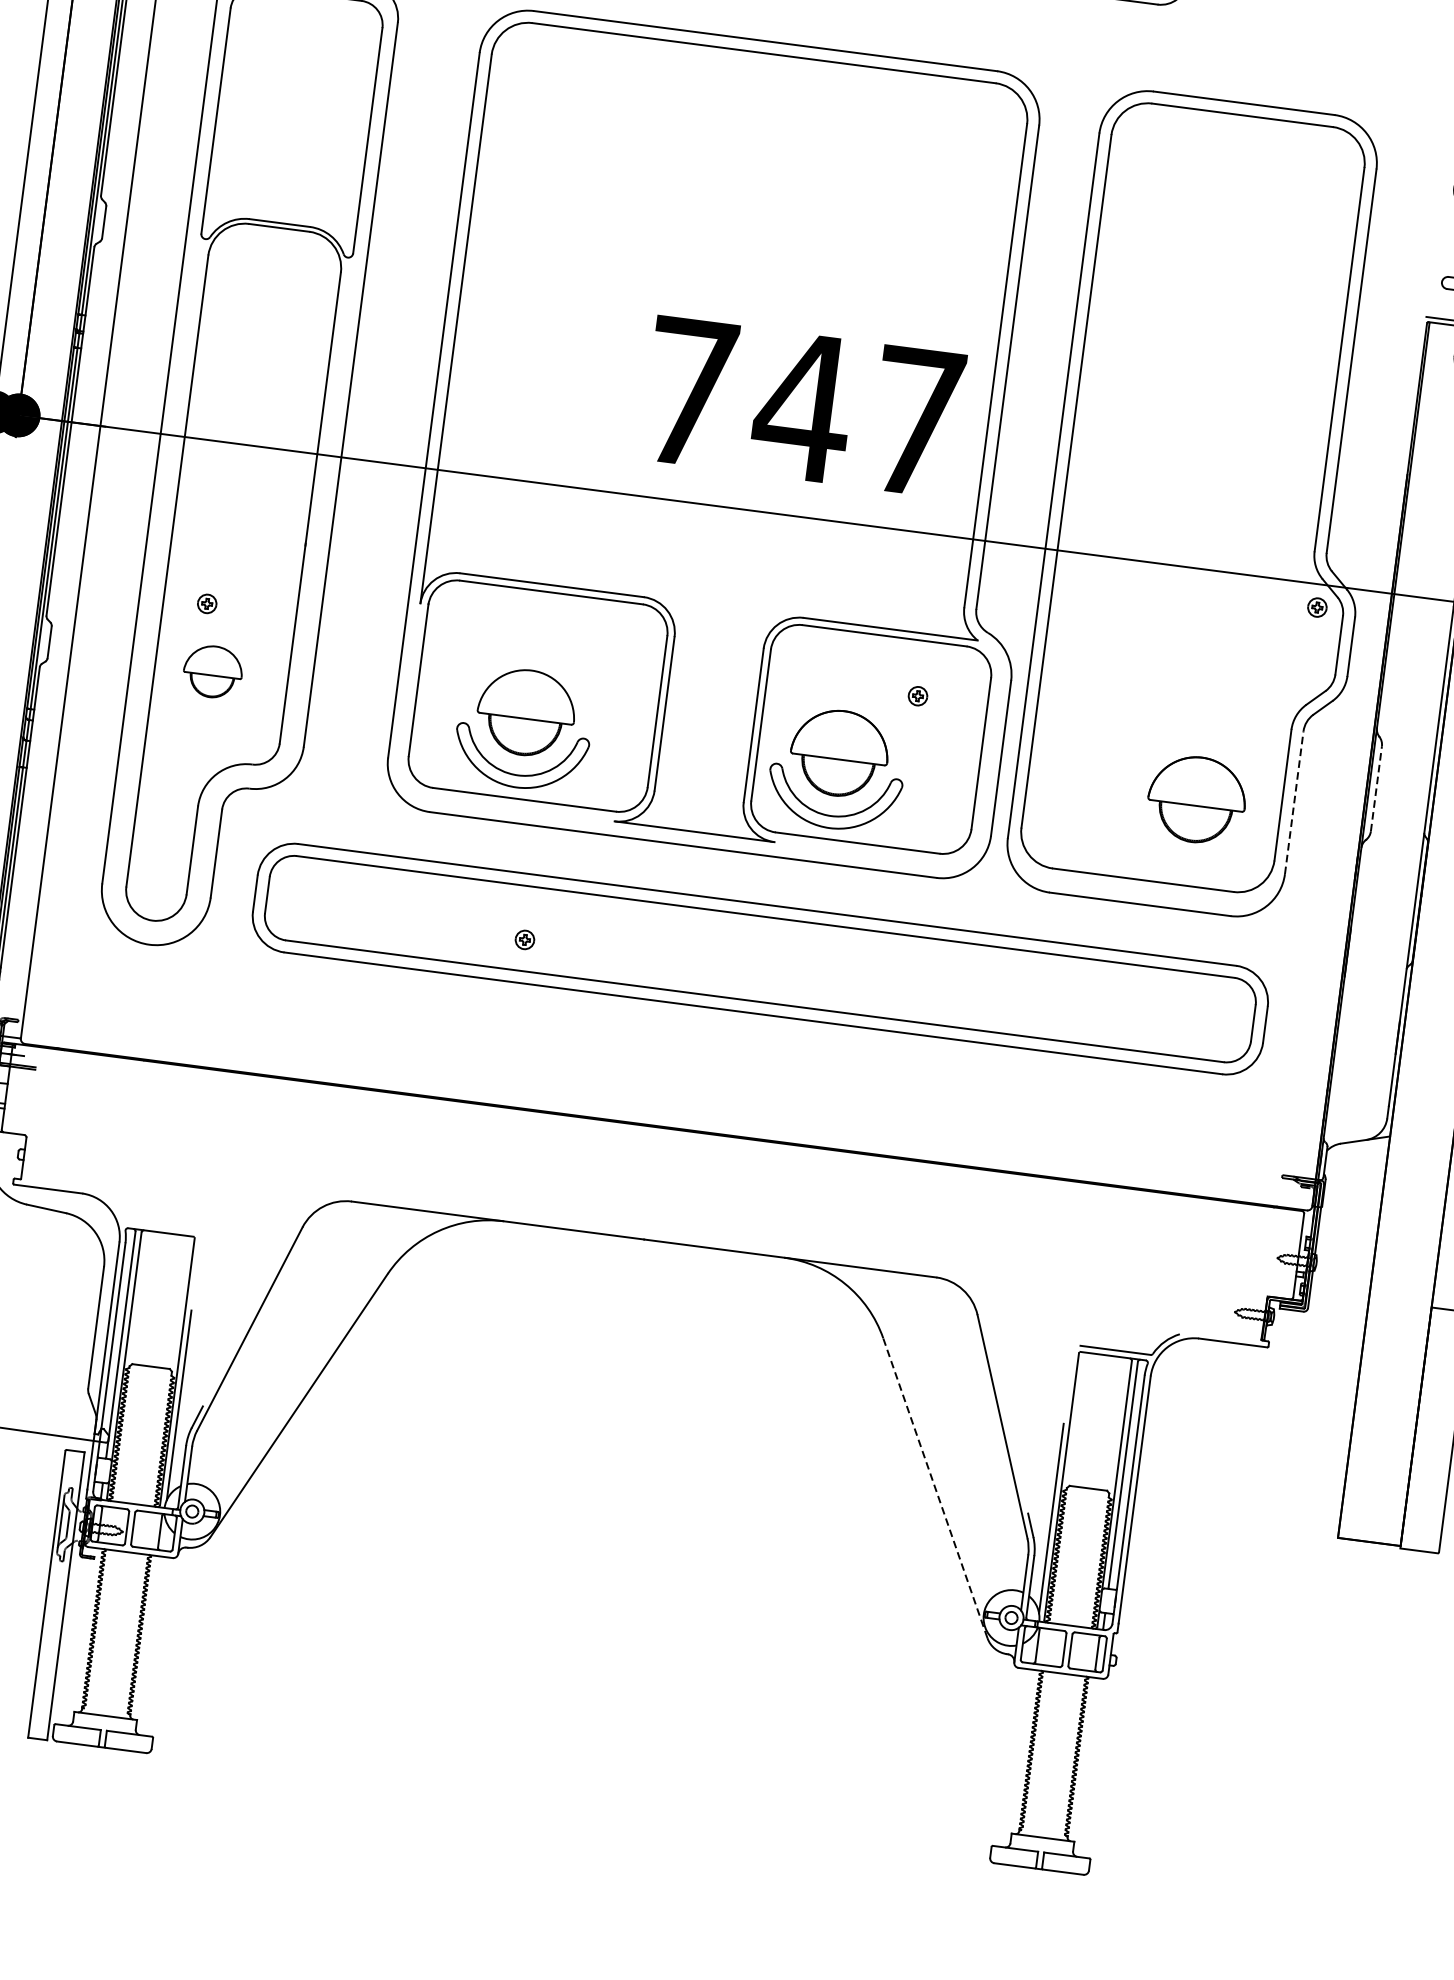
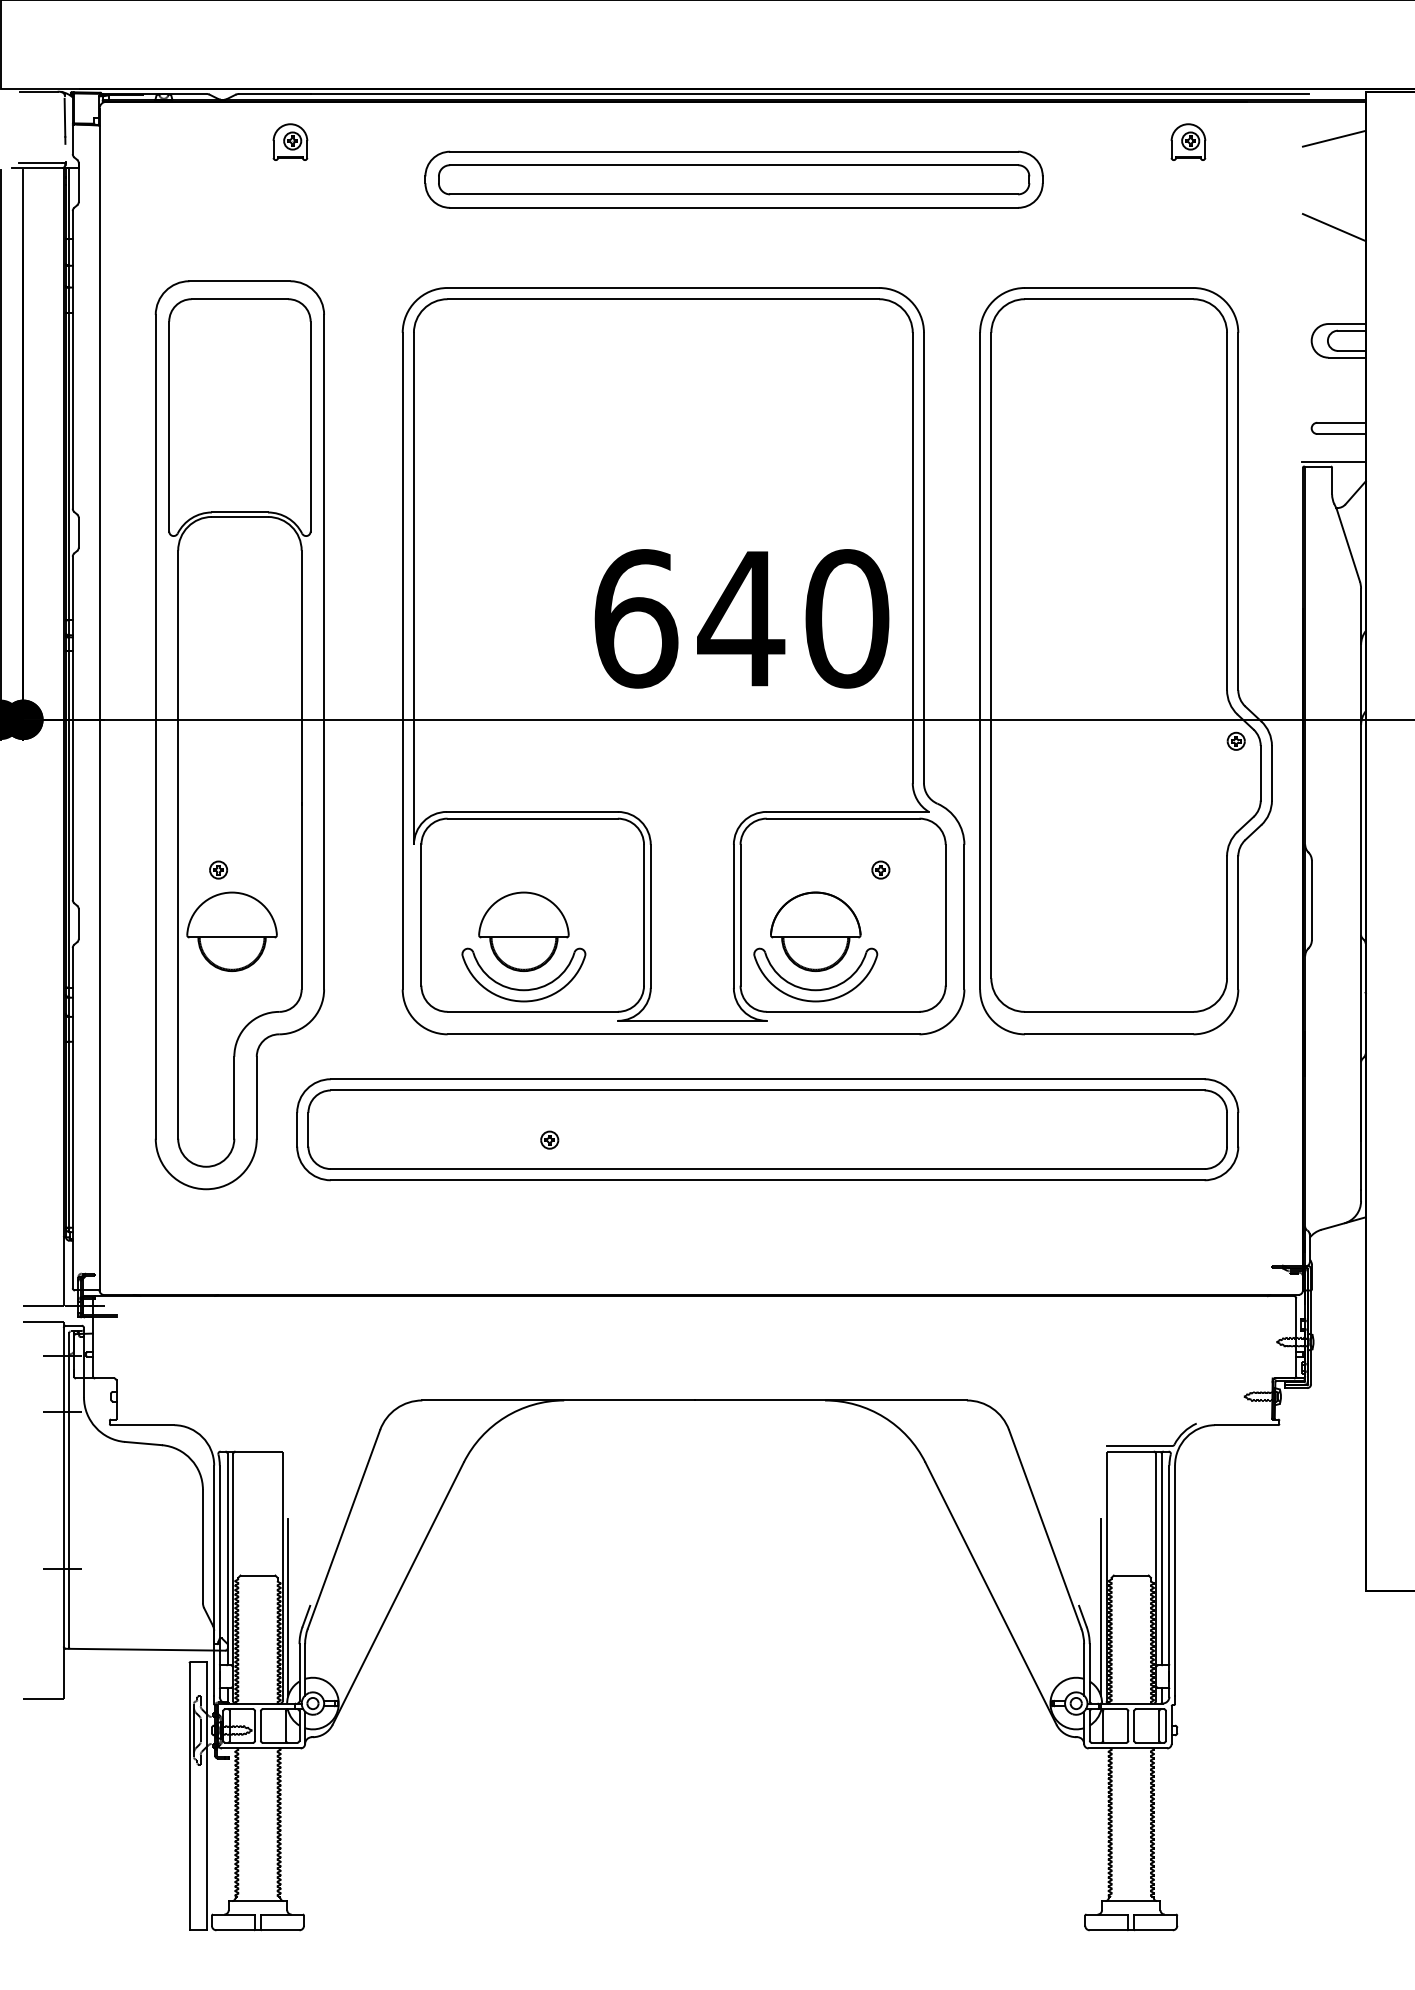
text: (803, 406) -> (741, 618), 747 -> 640
part: (212, 671) -> (231, 931), size x1.67
line: (1375, 788) -> (1311, 900), dashed -> solid
part: (1196, 799) -> (1148, 931), removed
line: (1294, 802) -> (1238, 922), dashed -> solid
line: (935, 1488) -> (991, 1593), dashed -> solid

